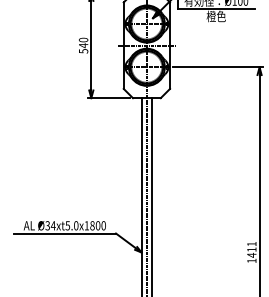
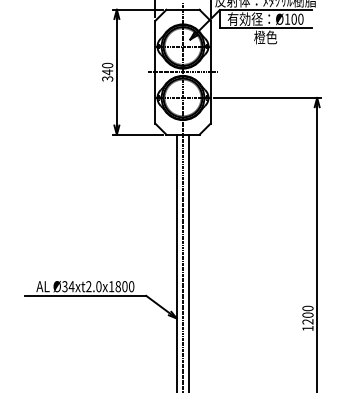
text: (83, 50) -> (107, 78), 540 -> 340
text: (67, 225) -> (88, 286), Ø34xt5.0x1800 -> Ø34xt2.0x1800
text: (251, 249) -> (307, 314), 1411 -> 1200

